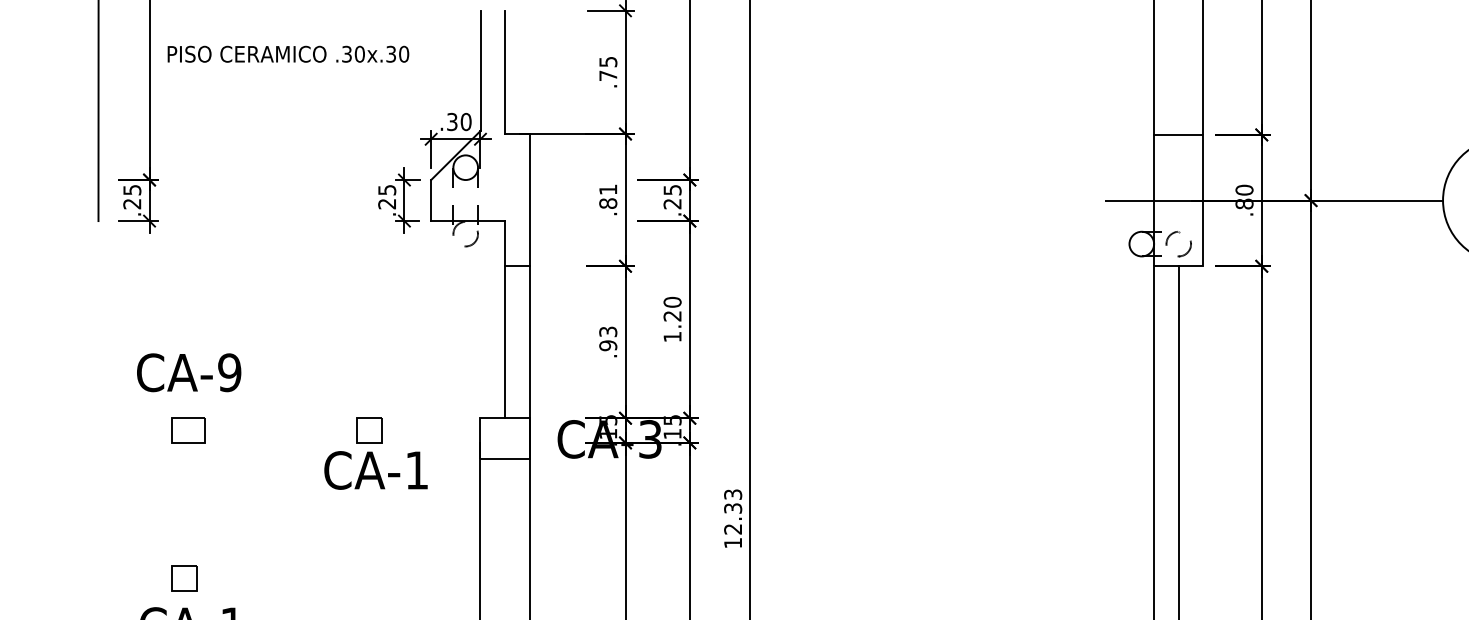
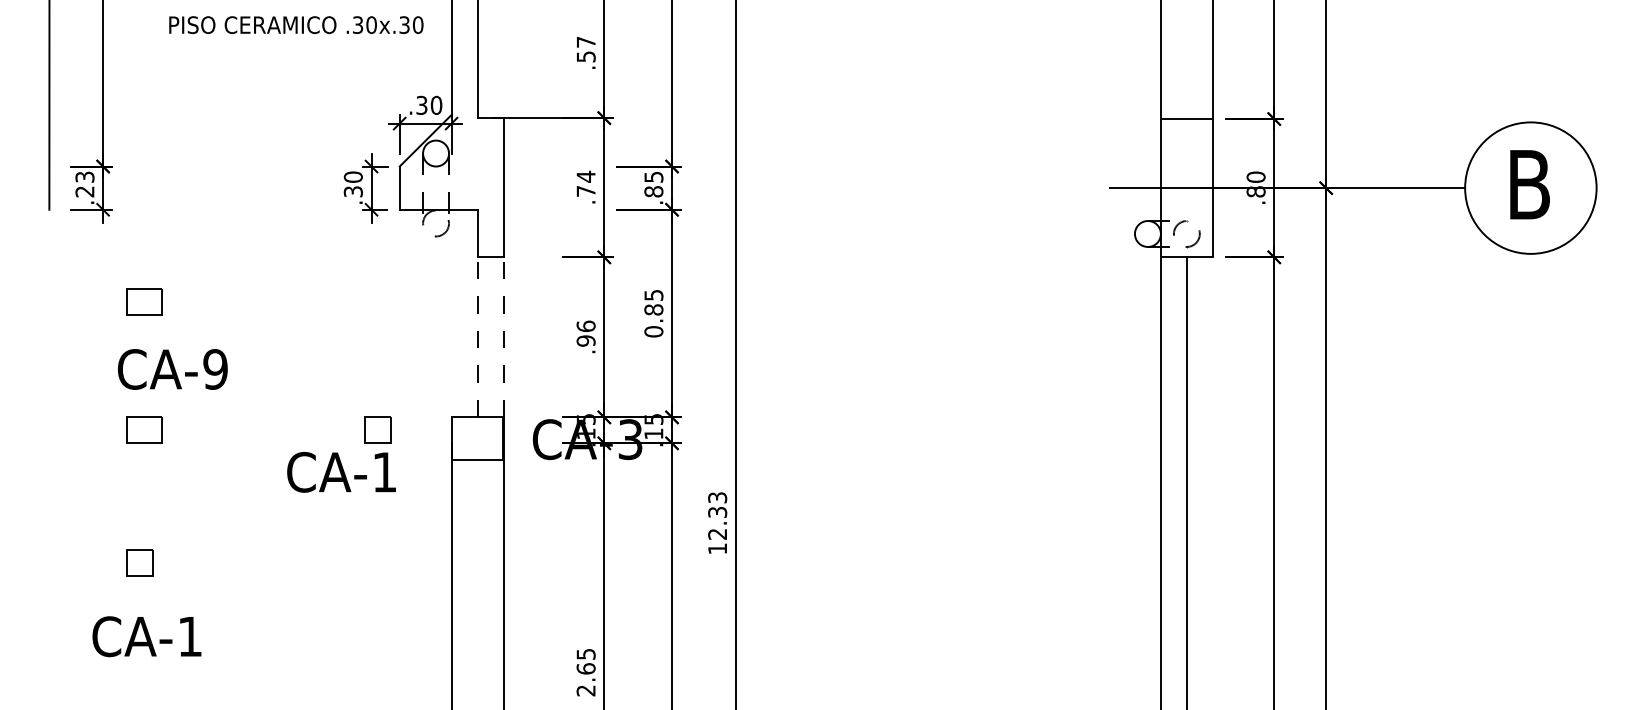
text: (288, 53) -> (296, 24), moved
text: (608, 68) -> (586, 49), .75 -> .57
text: (131, 189) -> (84, 176), .25 -> .23
text: (607, 196) -> (585, 183), .81 -> .74
text: (386, 197) -> (352, 184), .25 -> .30
text: (672, 203) -> (653, 191), .25 -> .85
part: (188, 308) -> (144, 301), added
text: (672, 319) -> (653, 313), 1.20 -> 0.85
text: (607, 331) -> (585, 326), .93 -> .96
line: (505, 341) -> (477, 336), solid -> dashed
line: (529, 341) -> (503, 336), solid -> dashed
text: (188, 372) -> (172, 369), moved
part: (369, 429) -> (377, 429), moved
part: (184, 577) -> (139, 562), moved

